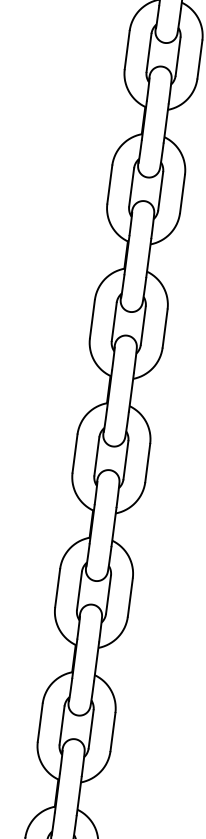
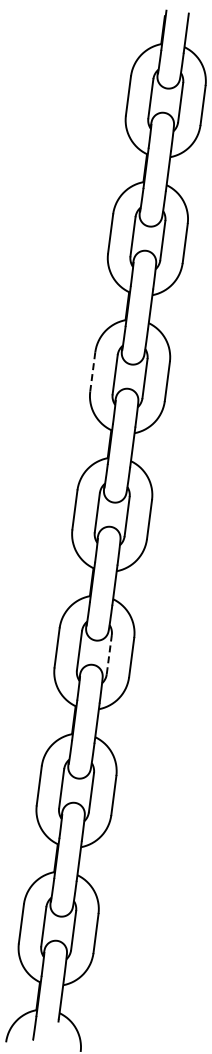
line: (92, 318) -> (92, 371), solid -> dashed
line: (108, 594) -> (109, 654), solid -> dashed

